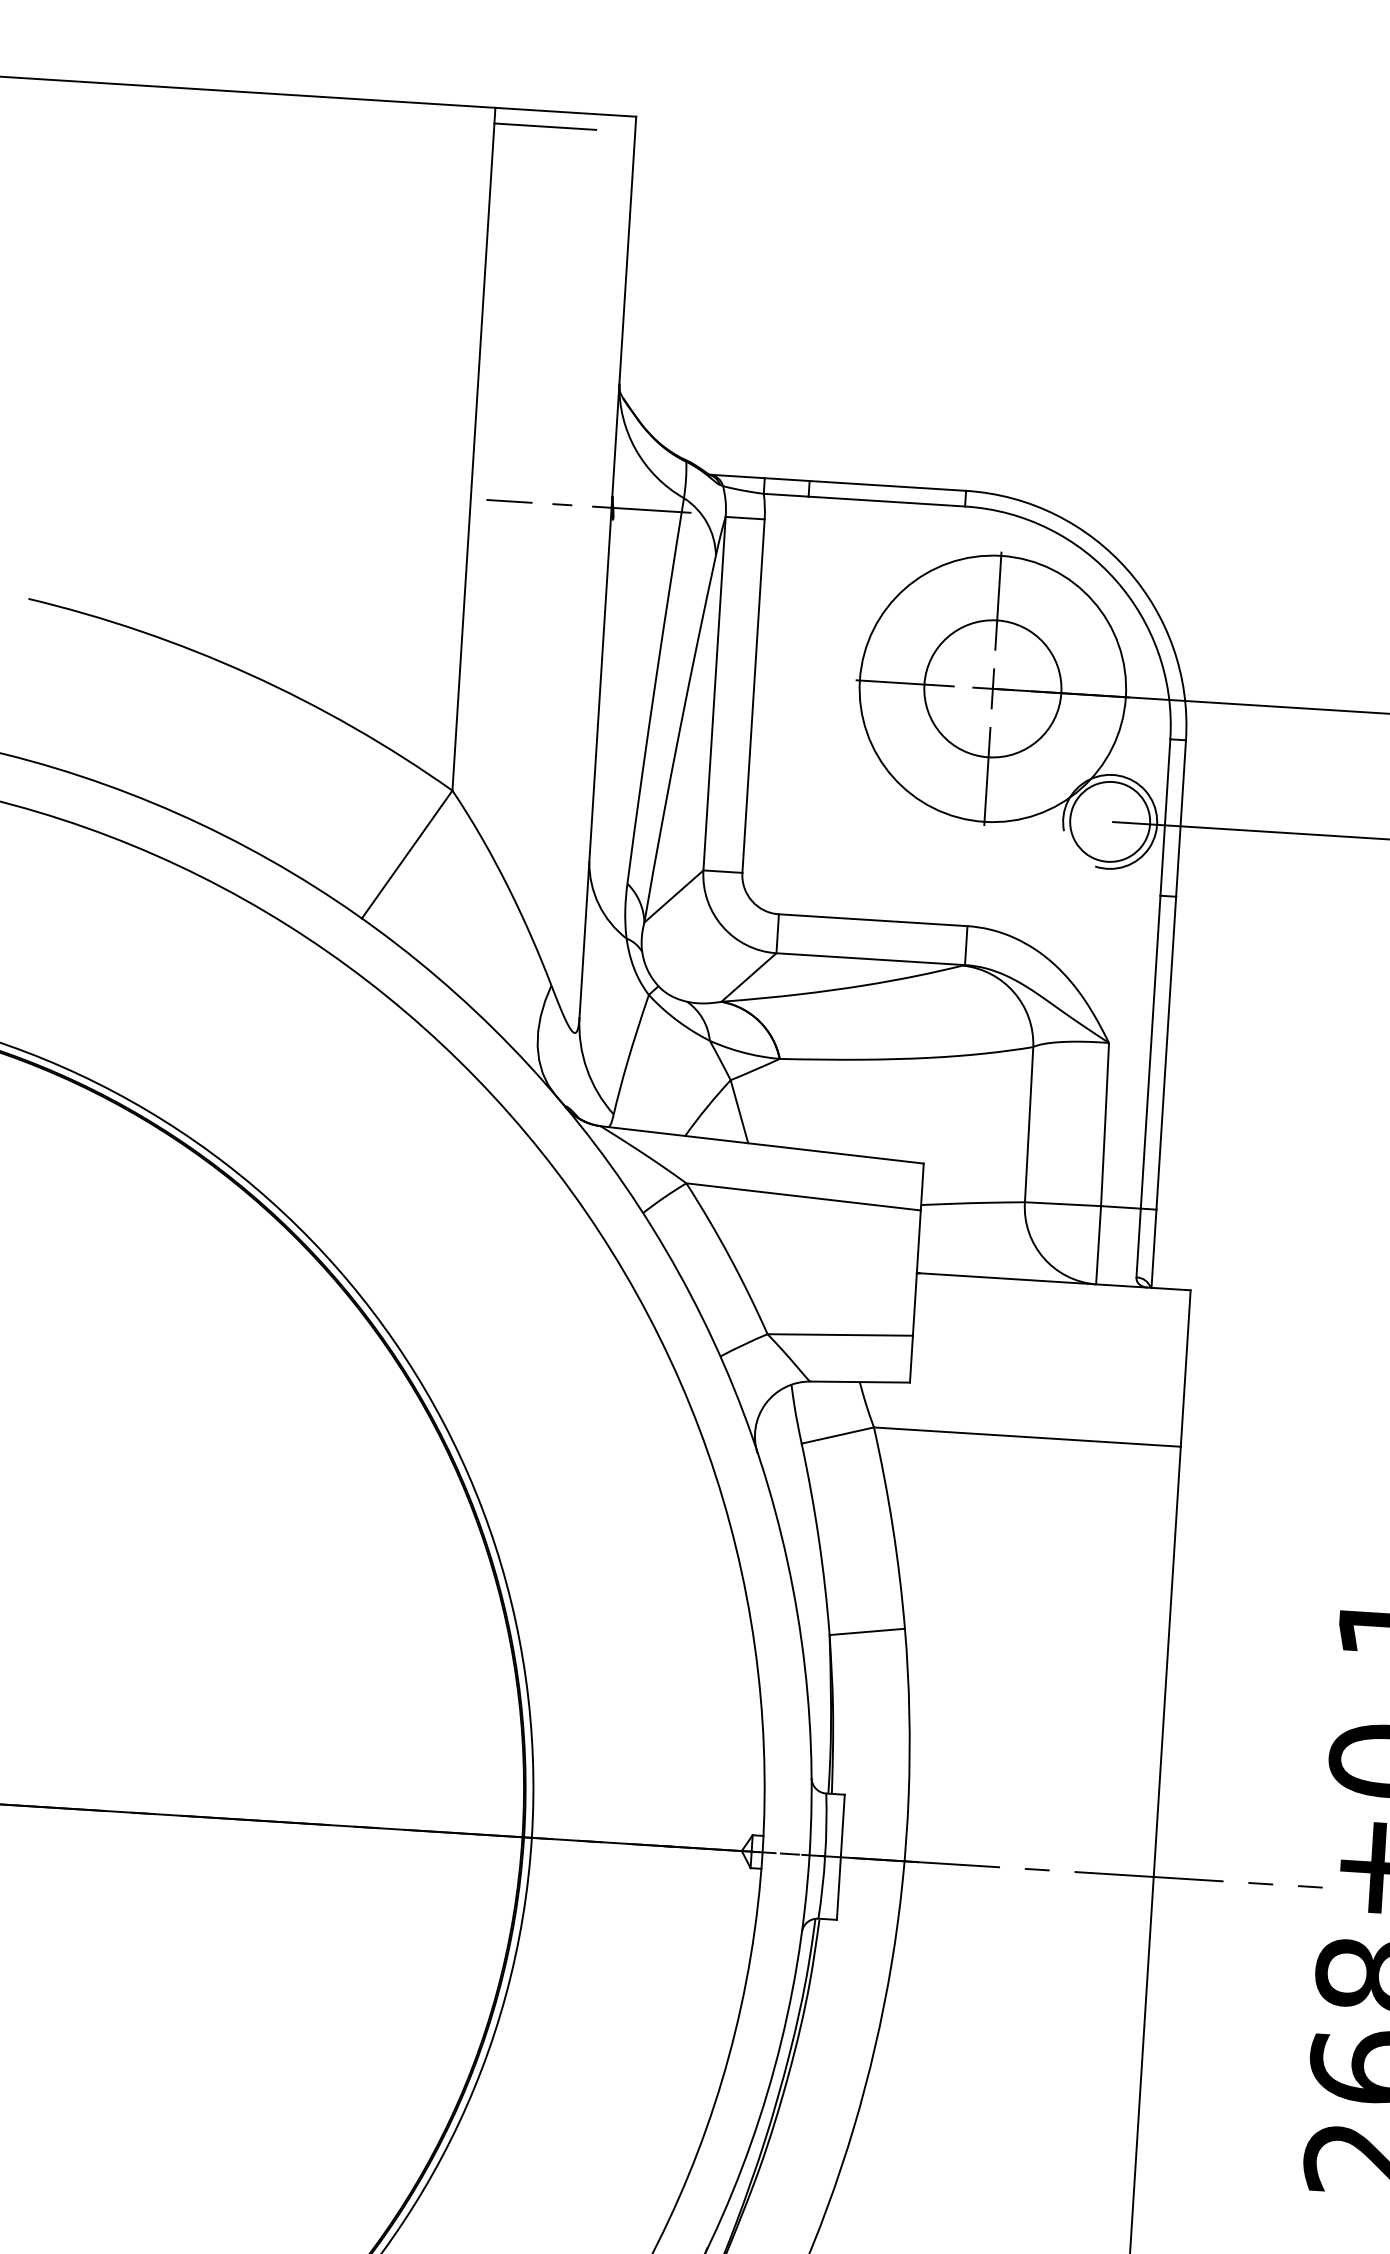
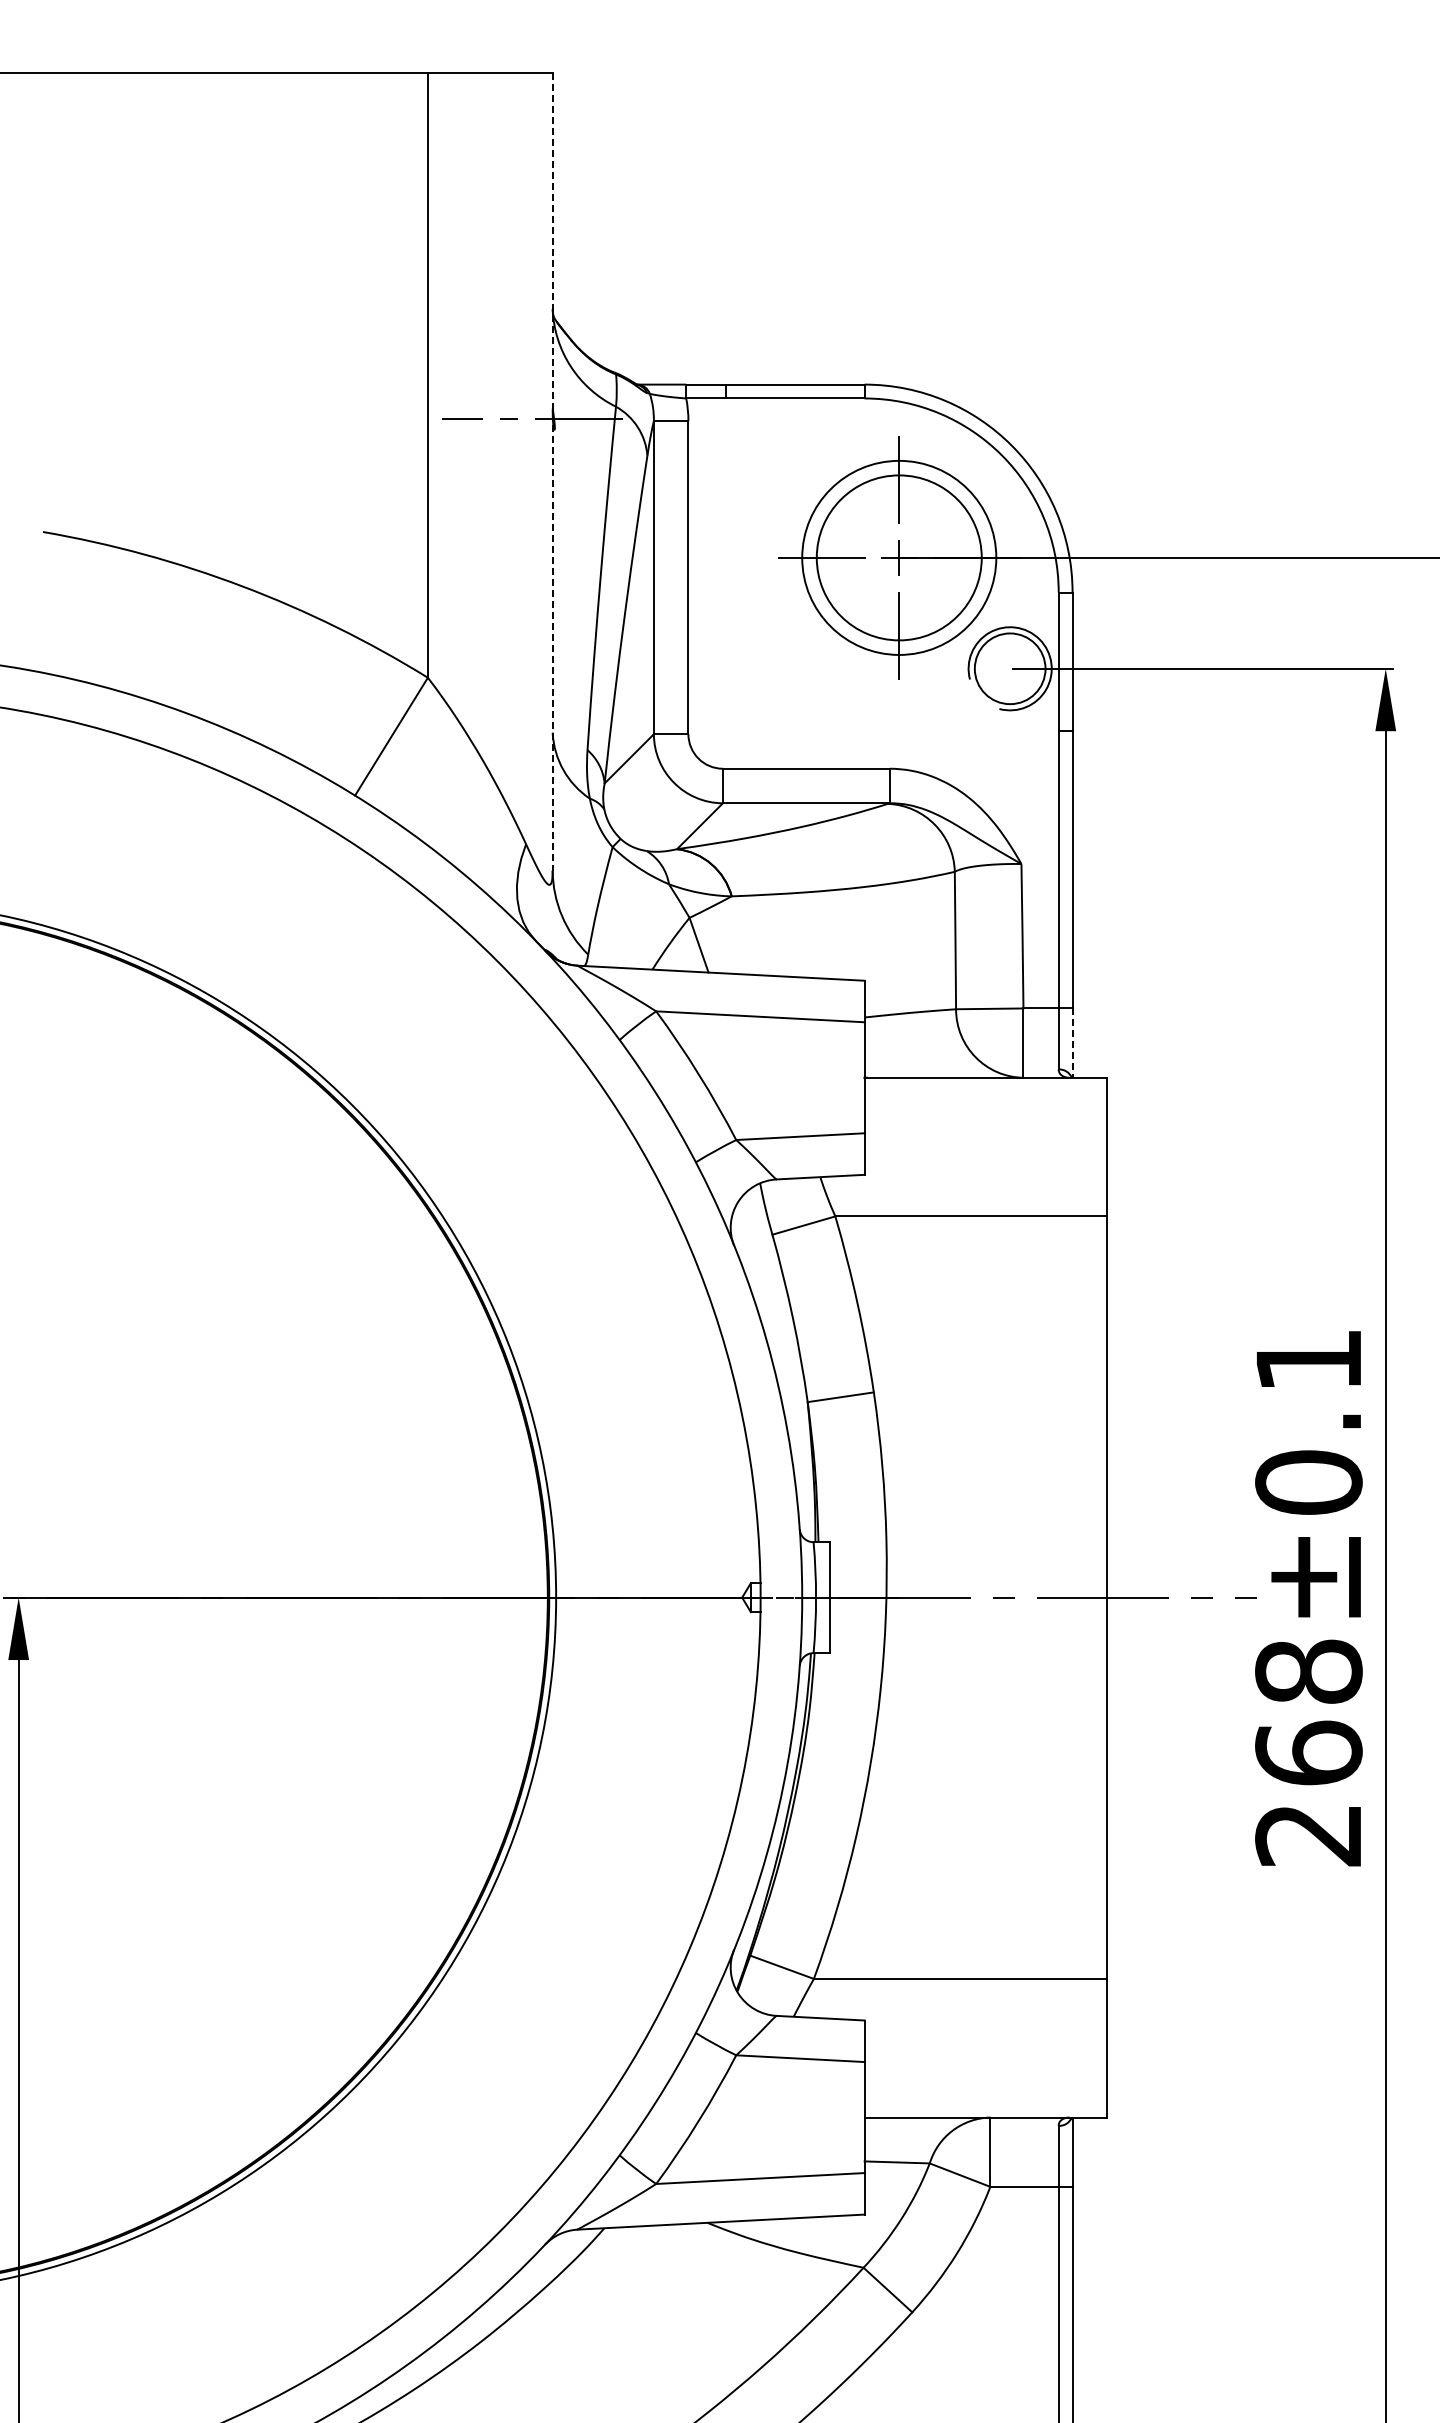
line: (544, 126) -> (472, 86), removed
line: (607, 567) -> (552, 472), solid -> dashed
circle: (992, 688) -> (898, 557), size x1.6
circle: (993, 688) -> (899, 557), size x0.7
line: (1153, 1249) -> (1072, 1043), solid -> dashed

